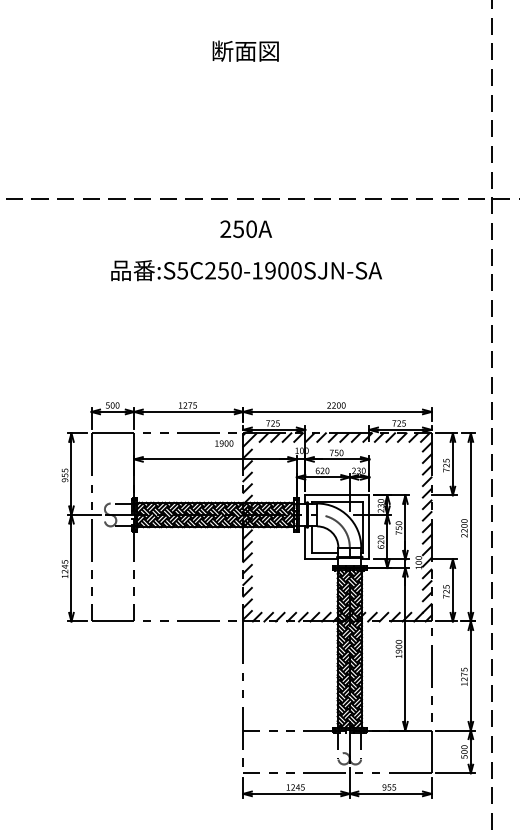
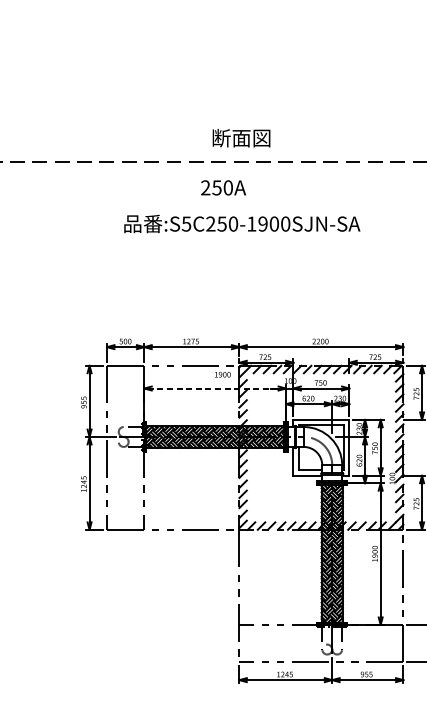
text: (245, 50) -> (241, 137), moved
text: (246, 228) -> (223, 187), moved
line: (215, 459) -> (215, 388), solid -> dashed

